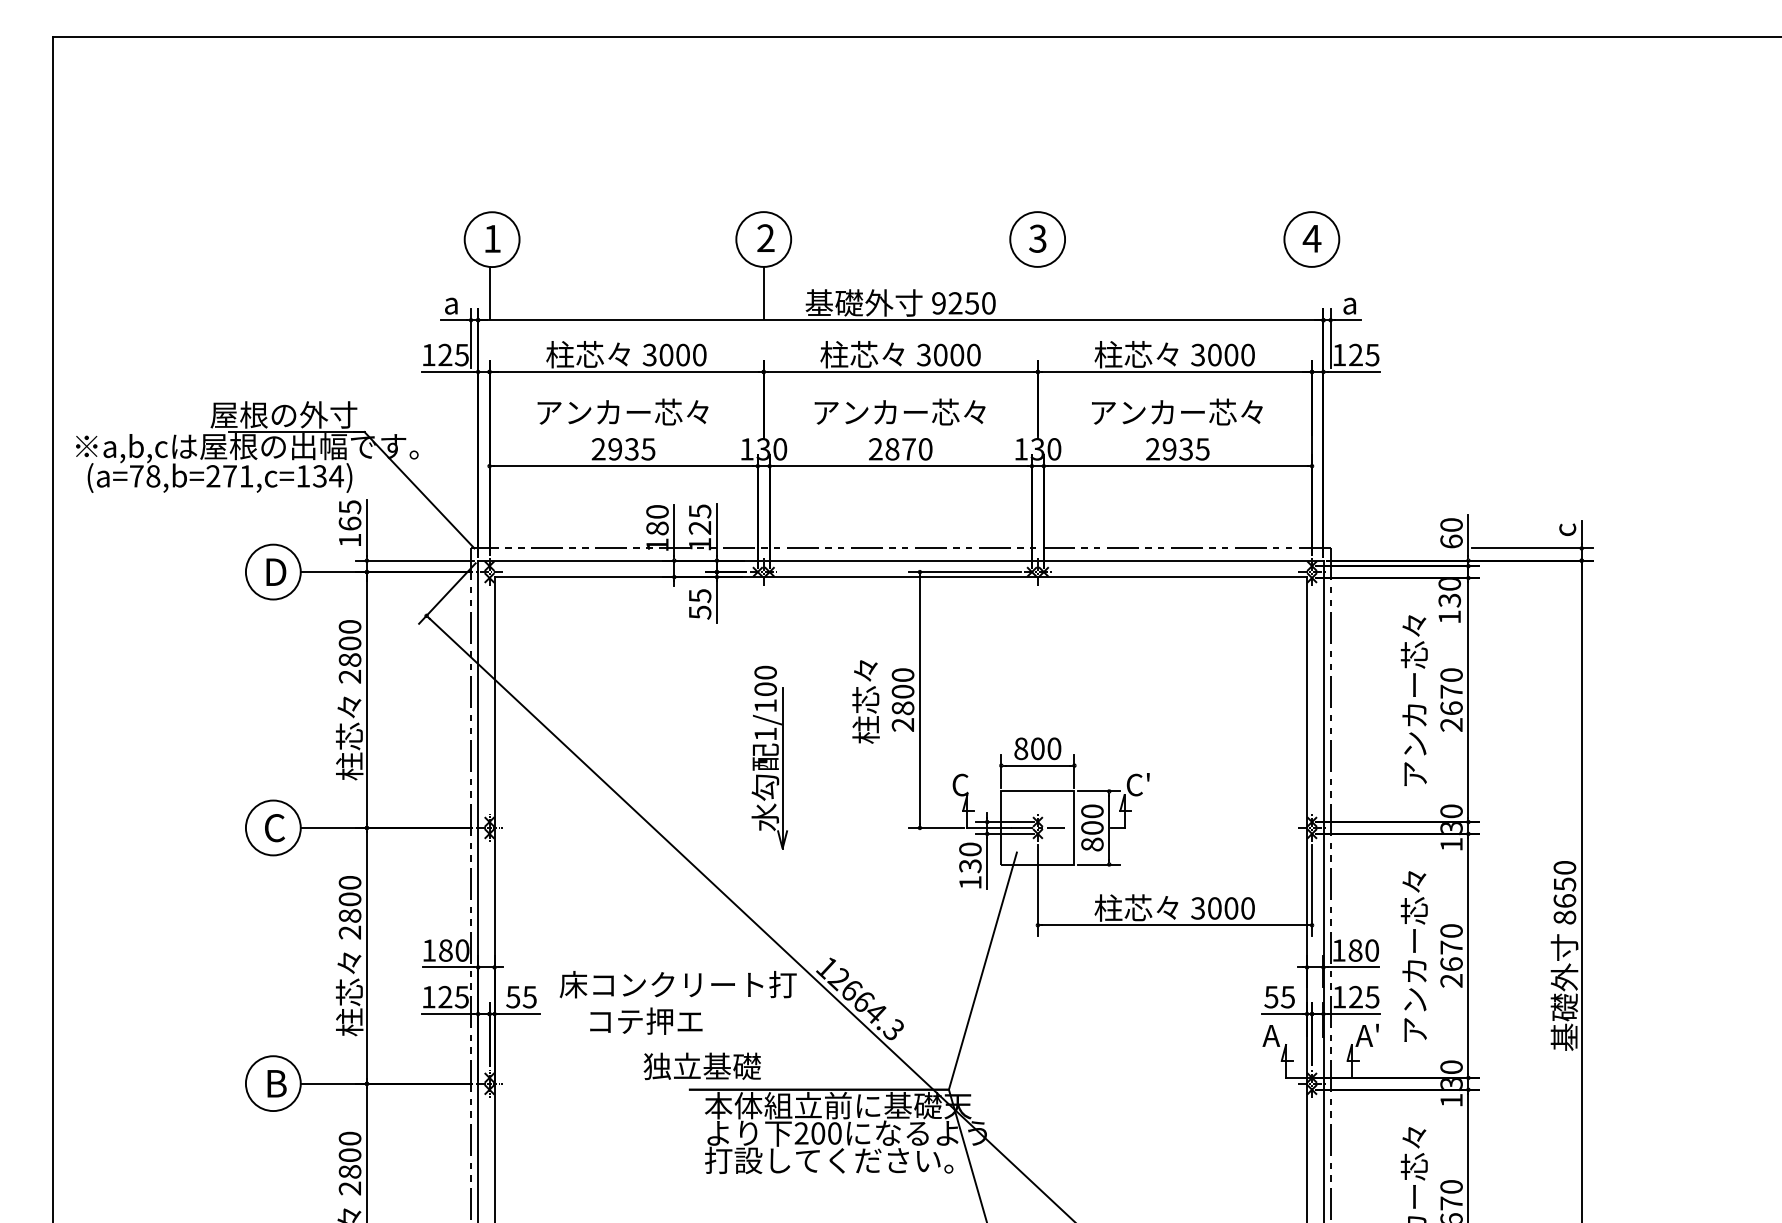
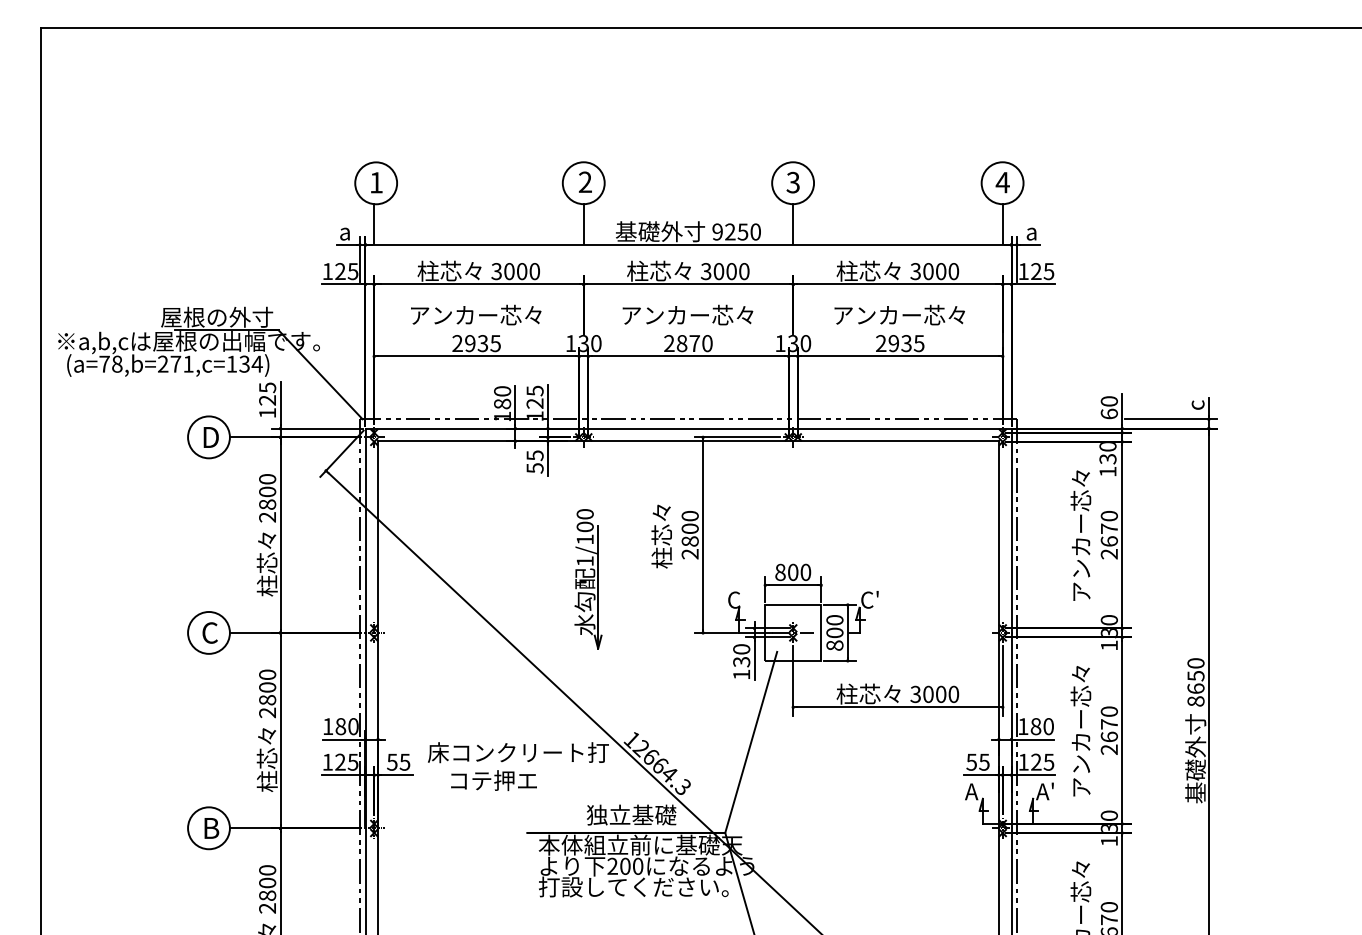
line: (1037, 292) -> (792, 223), added
line: (1312, 292) -> (1003, 223), added
text: (349, 523) -> (267, 400), 165 -> 125
text: (701, 1066) -> (630, 815), moved

